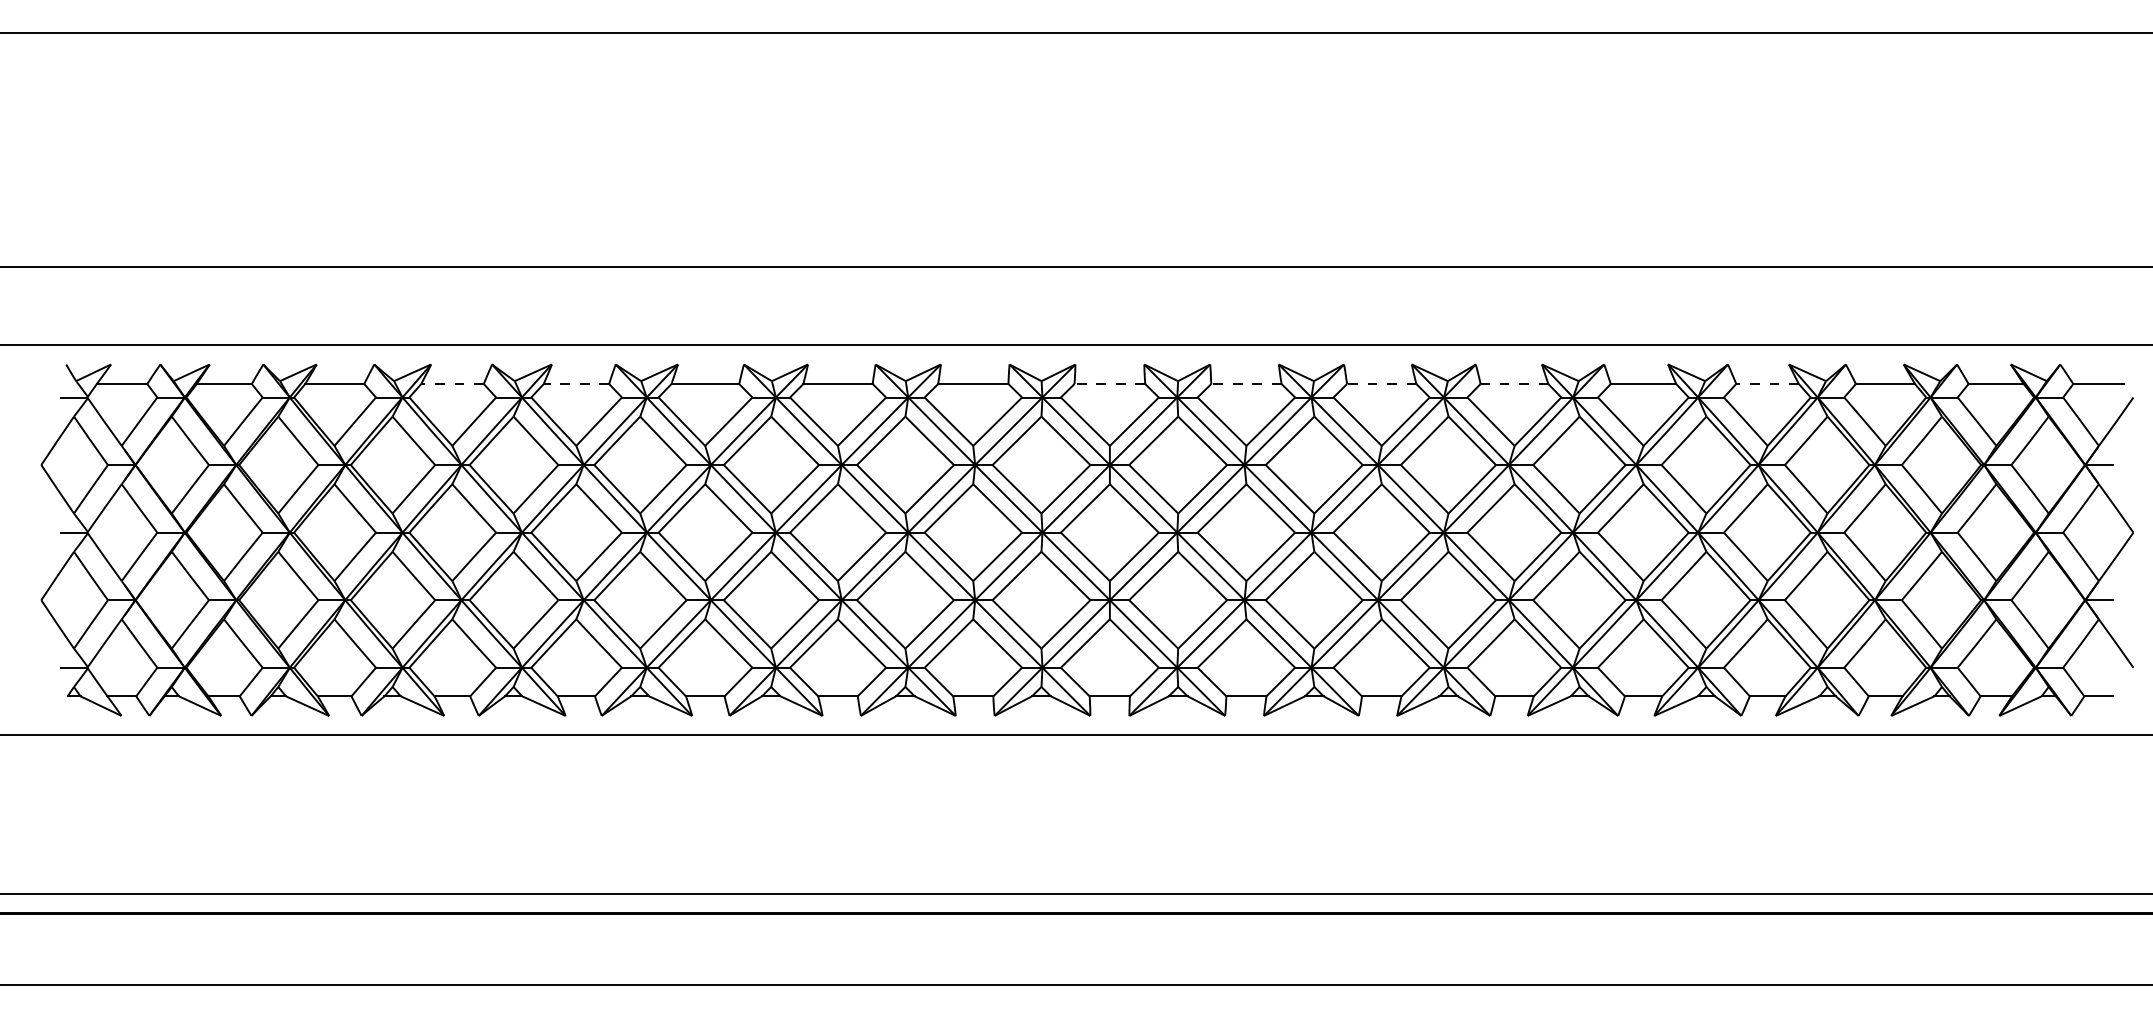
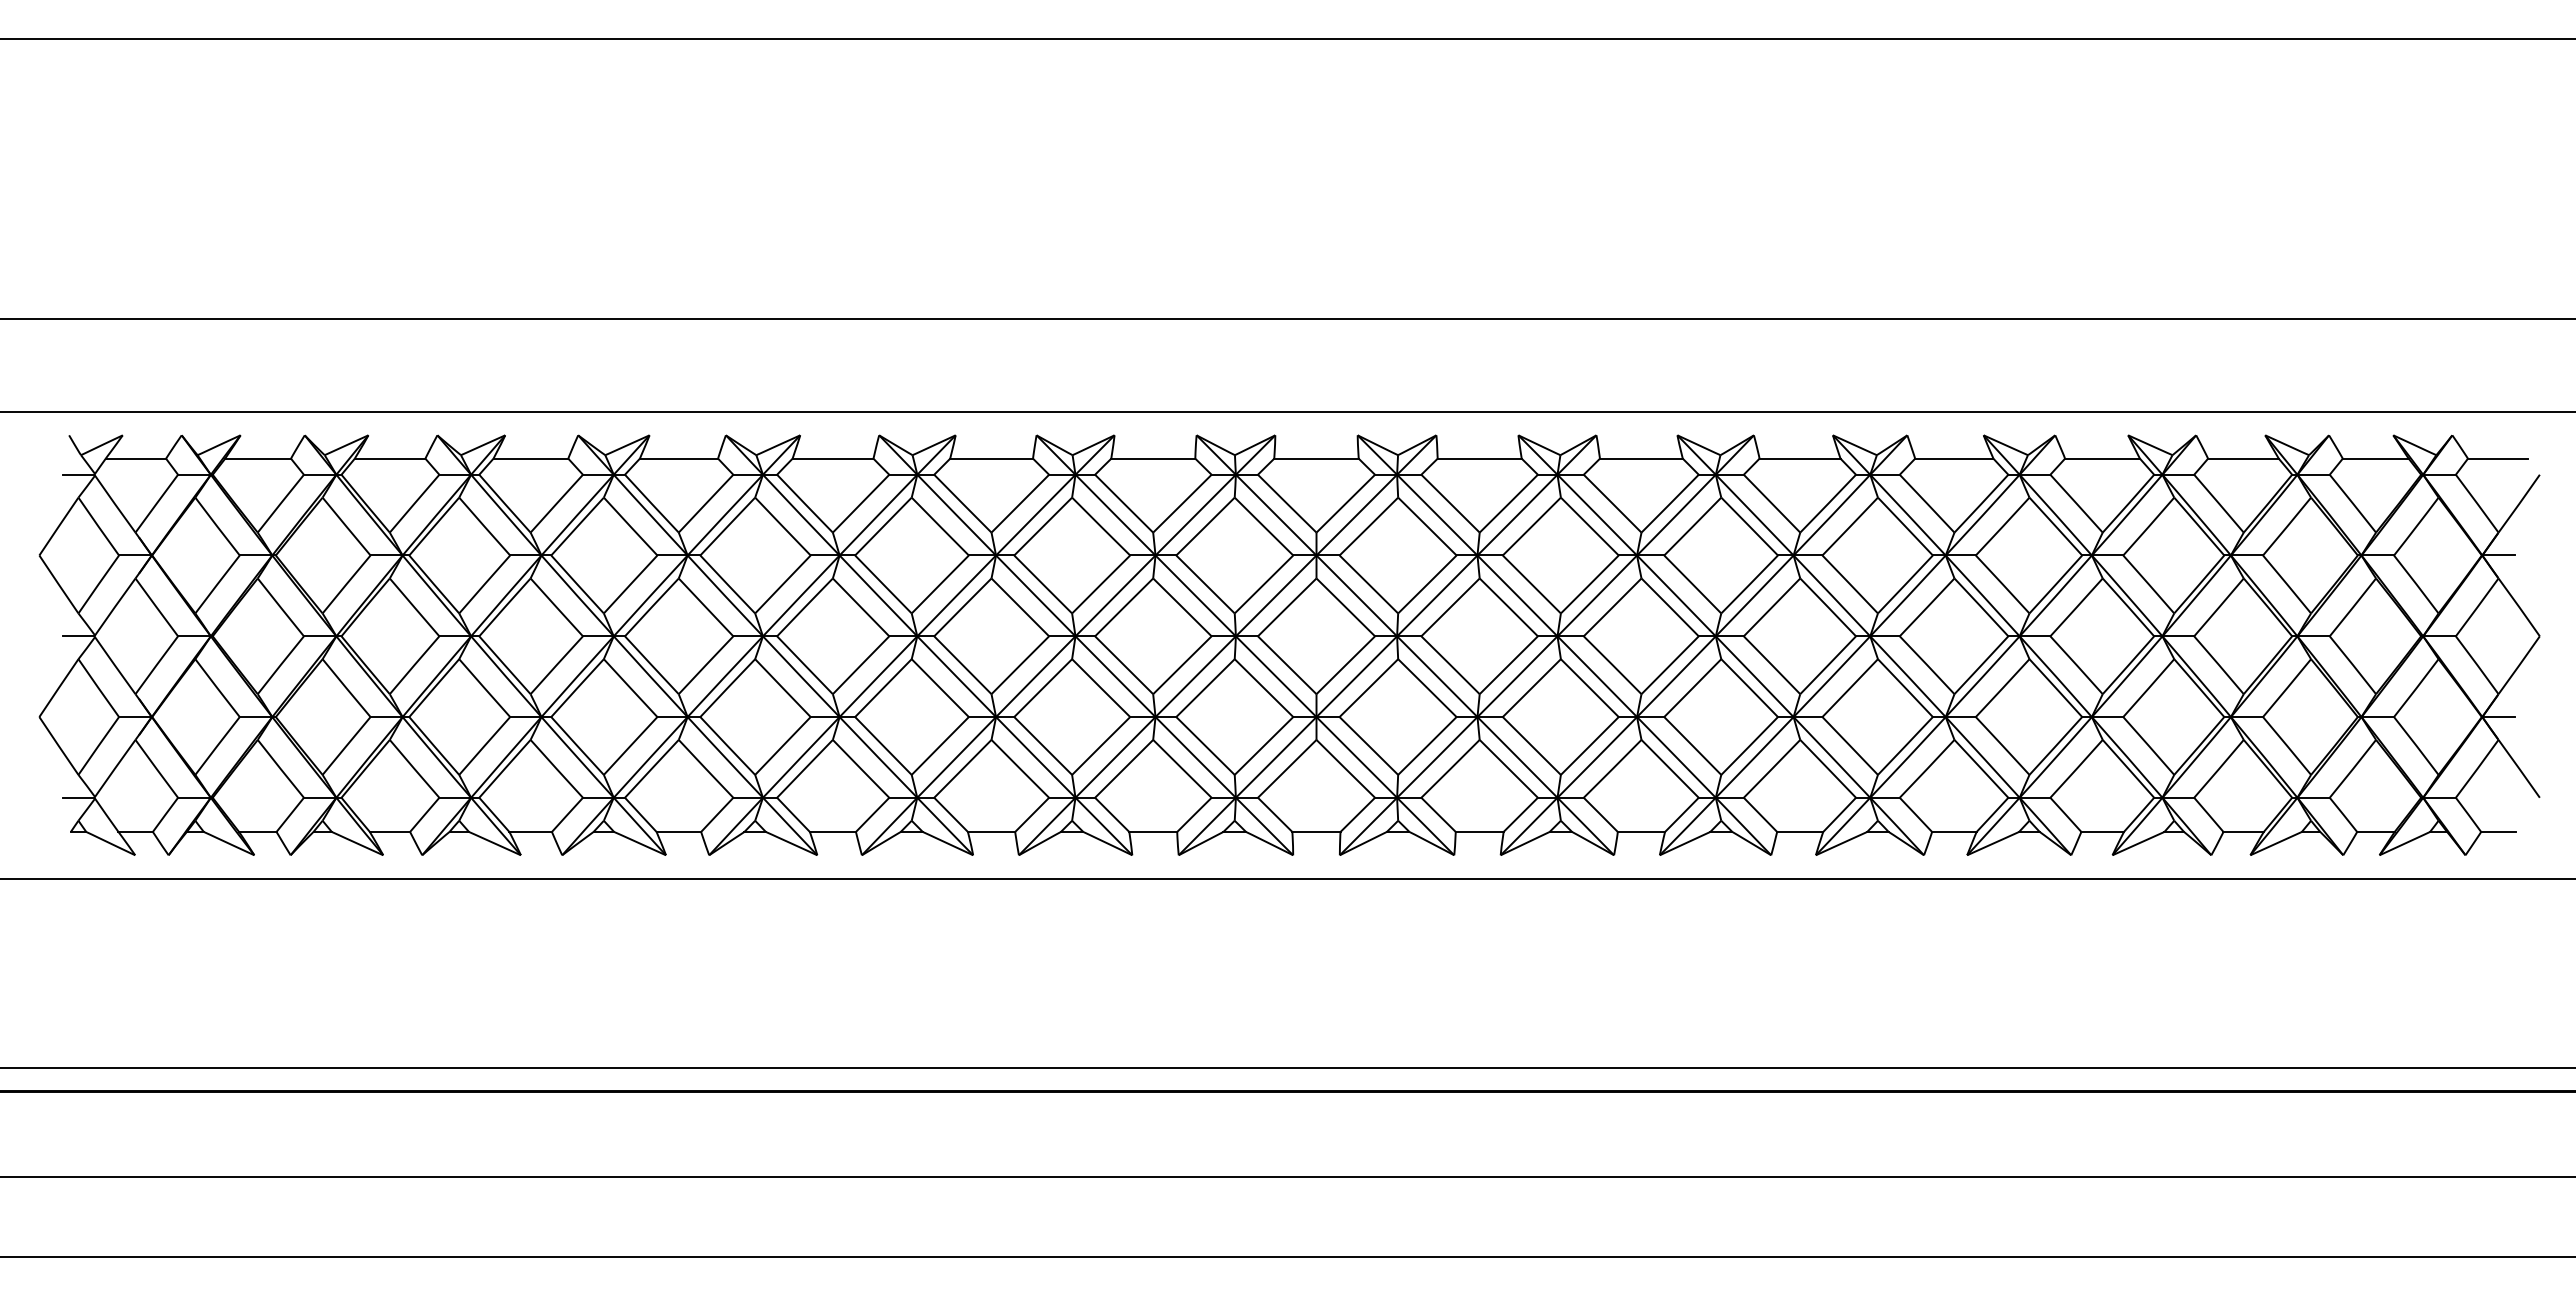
line: (452, 383) -> (530, 458), dashed -> solid
line: (576, 383) -> (678, 458), dashed -> solid
line: (1109, 383) -> (1316, 458), dashed -> solid
line: (1246, 383) -> (1479, 458), dashed -> solid
line: (1380, 383) -> (1640, 458), dashed -> solid
line: (1514, 383) -> (1799, 458), dashed -> solid
line: (1767, 383) -> (2102, 458), dashed -> solid

